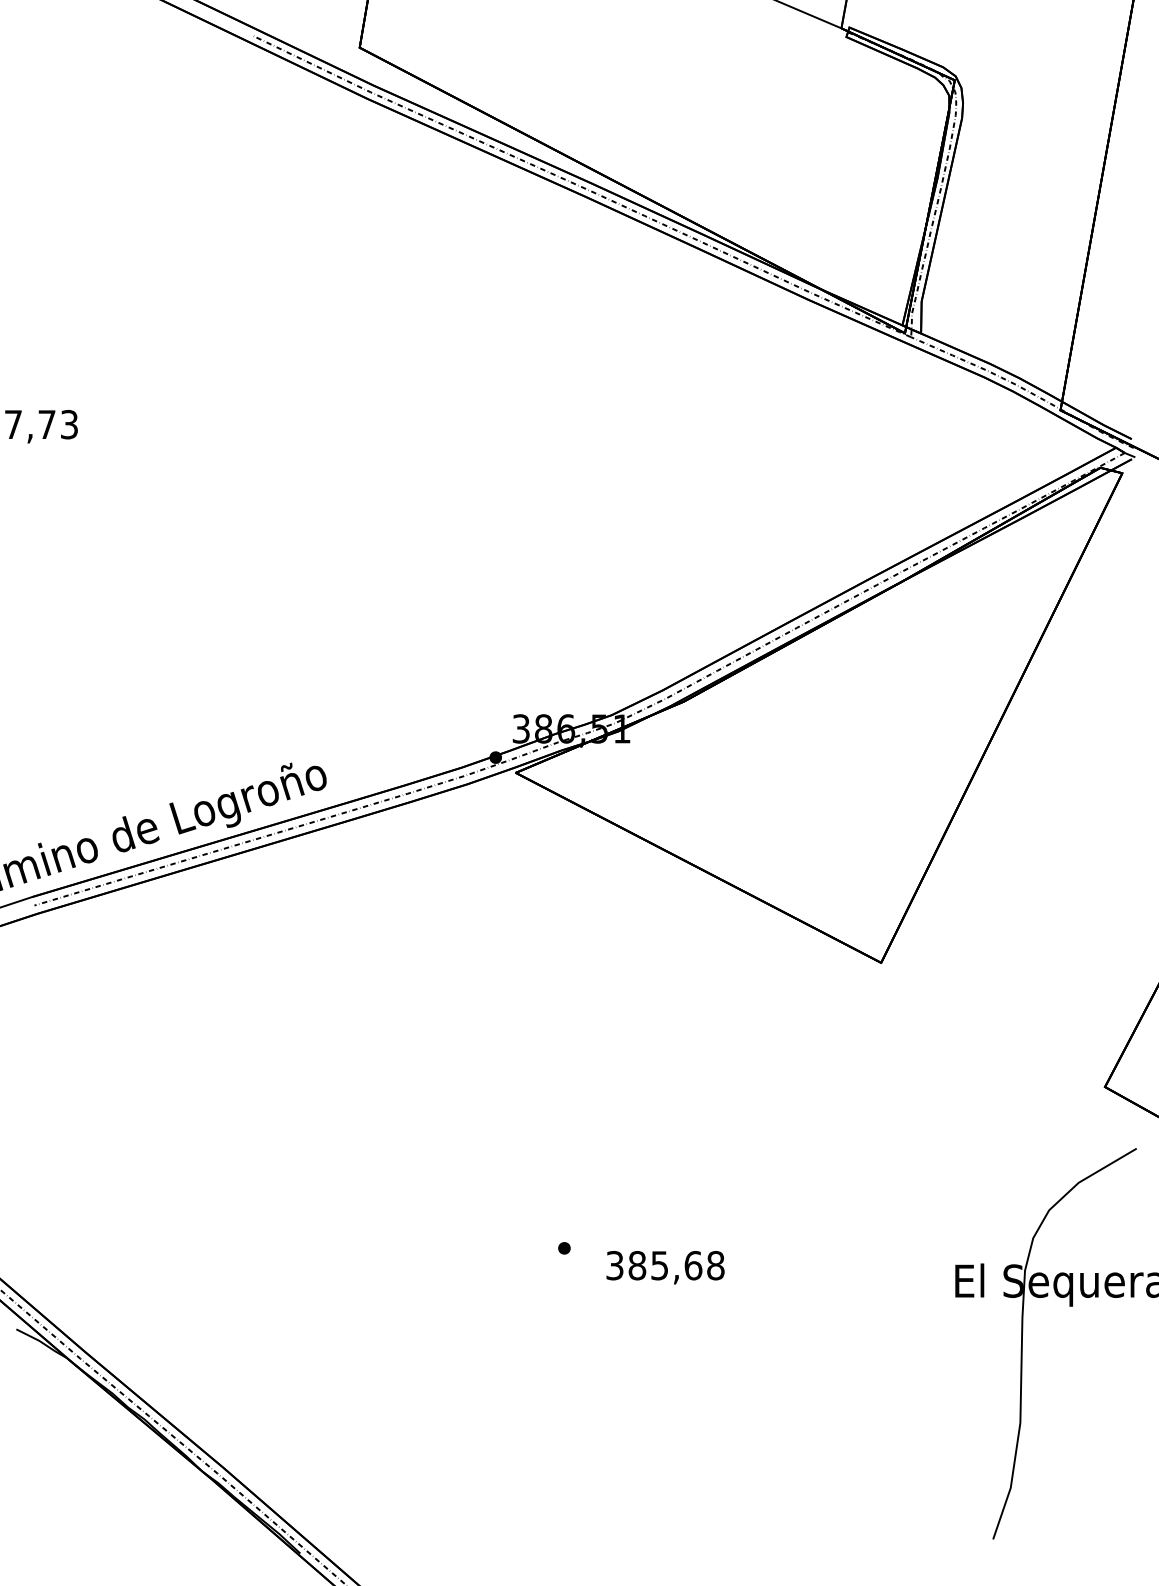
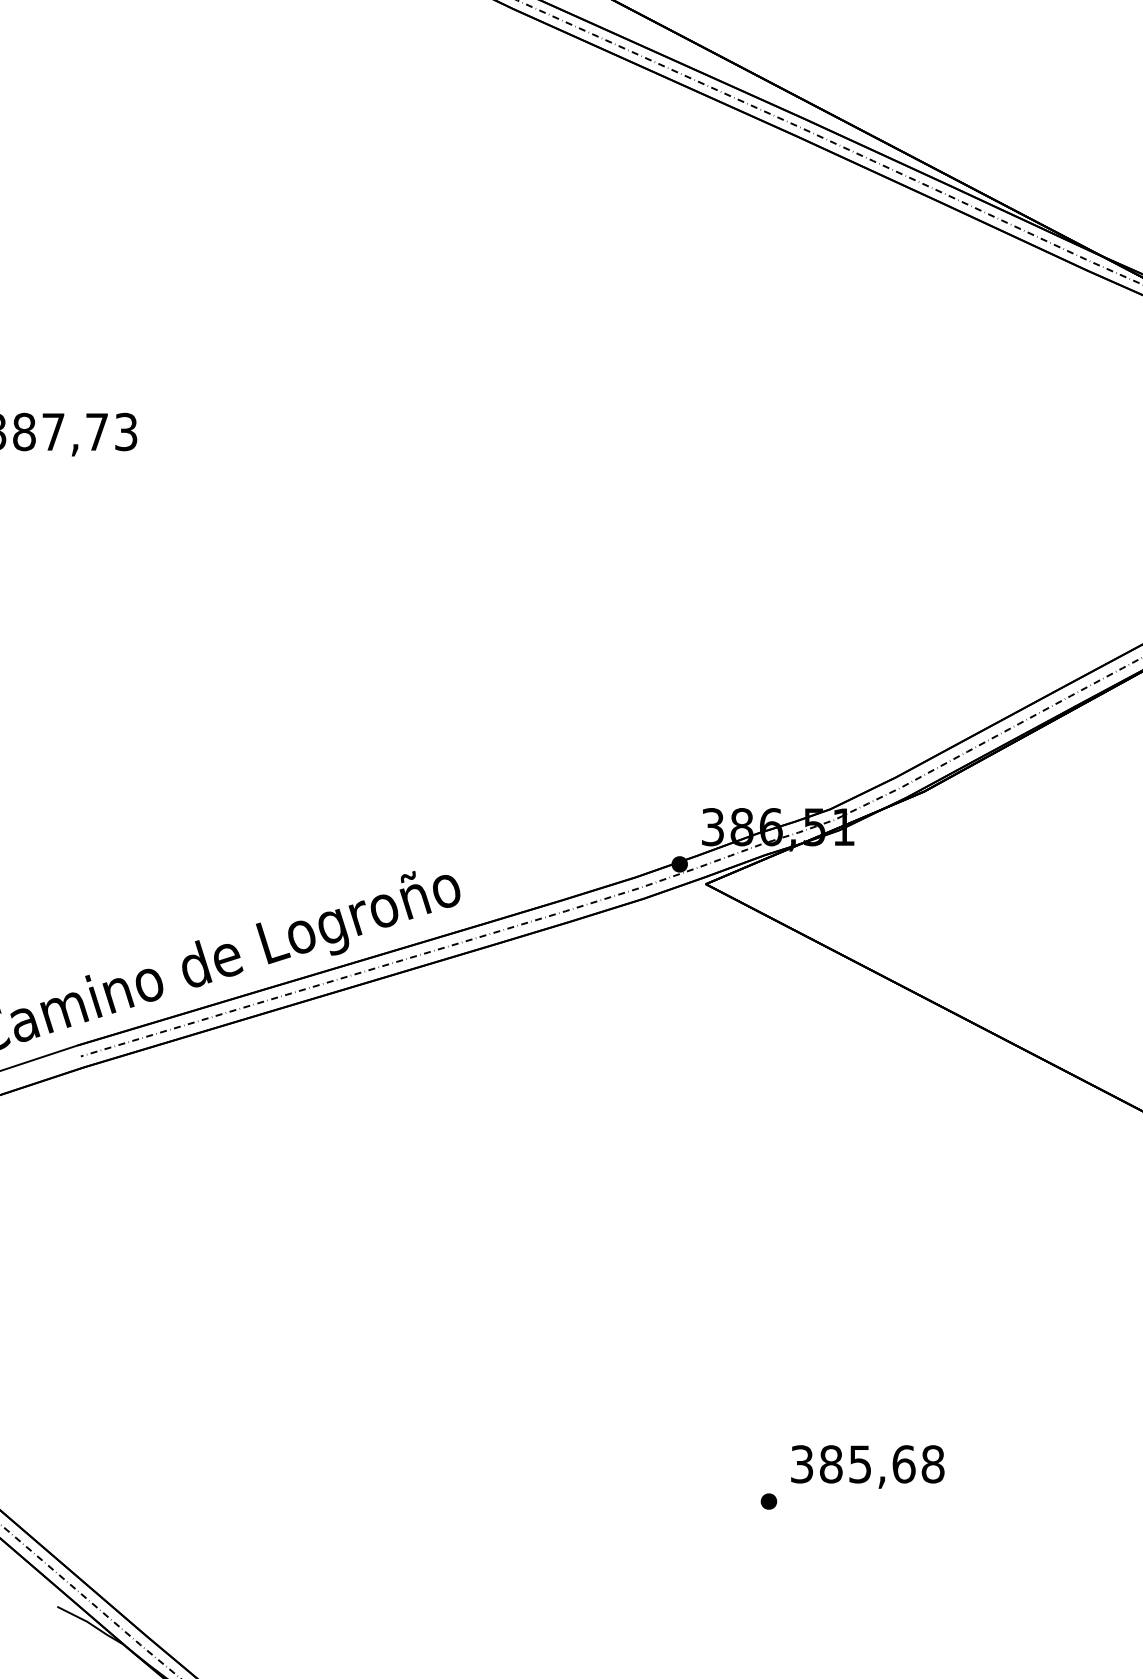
text: (665, 1267) -> (867, 1466), moved

